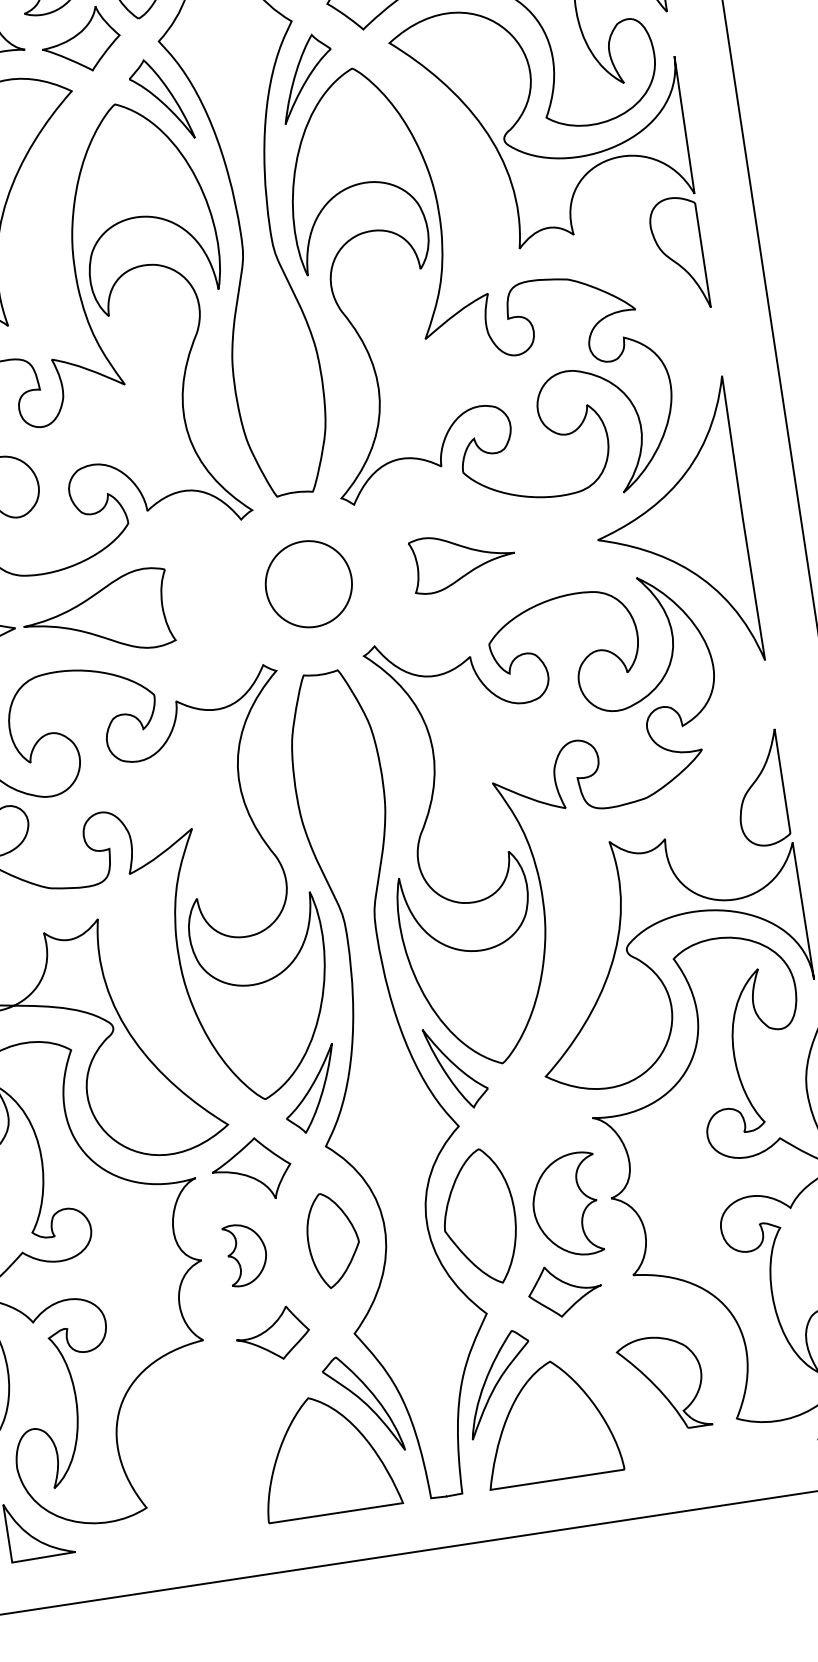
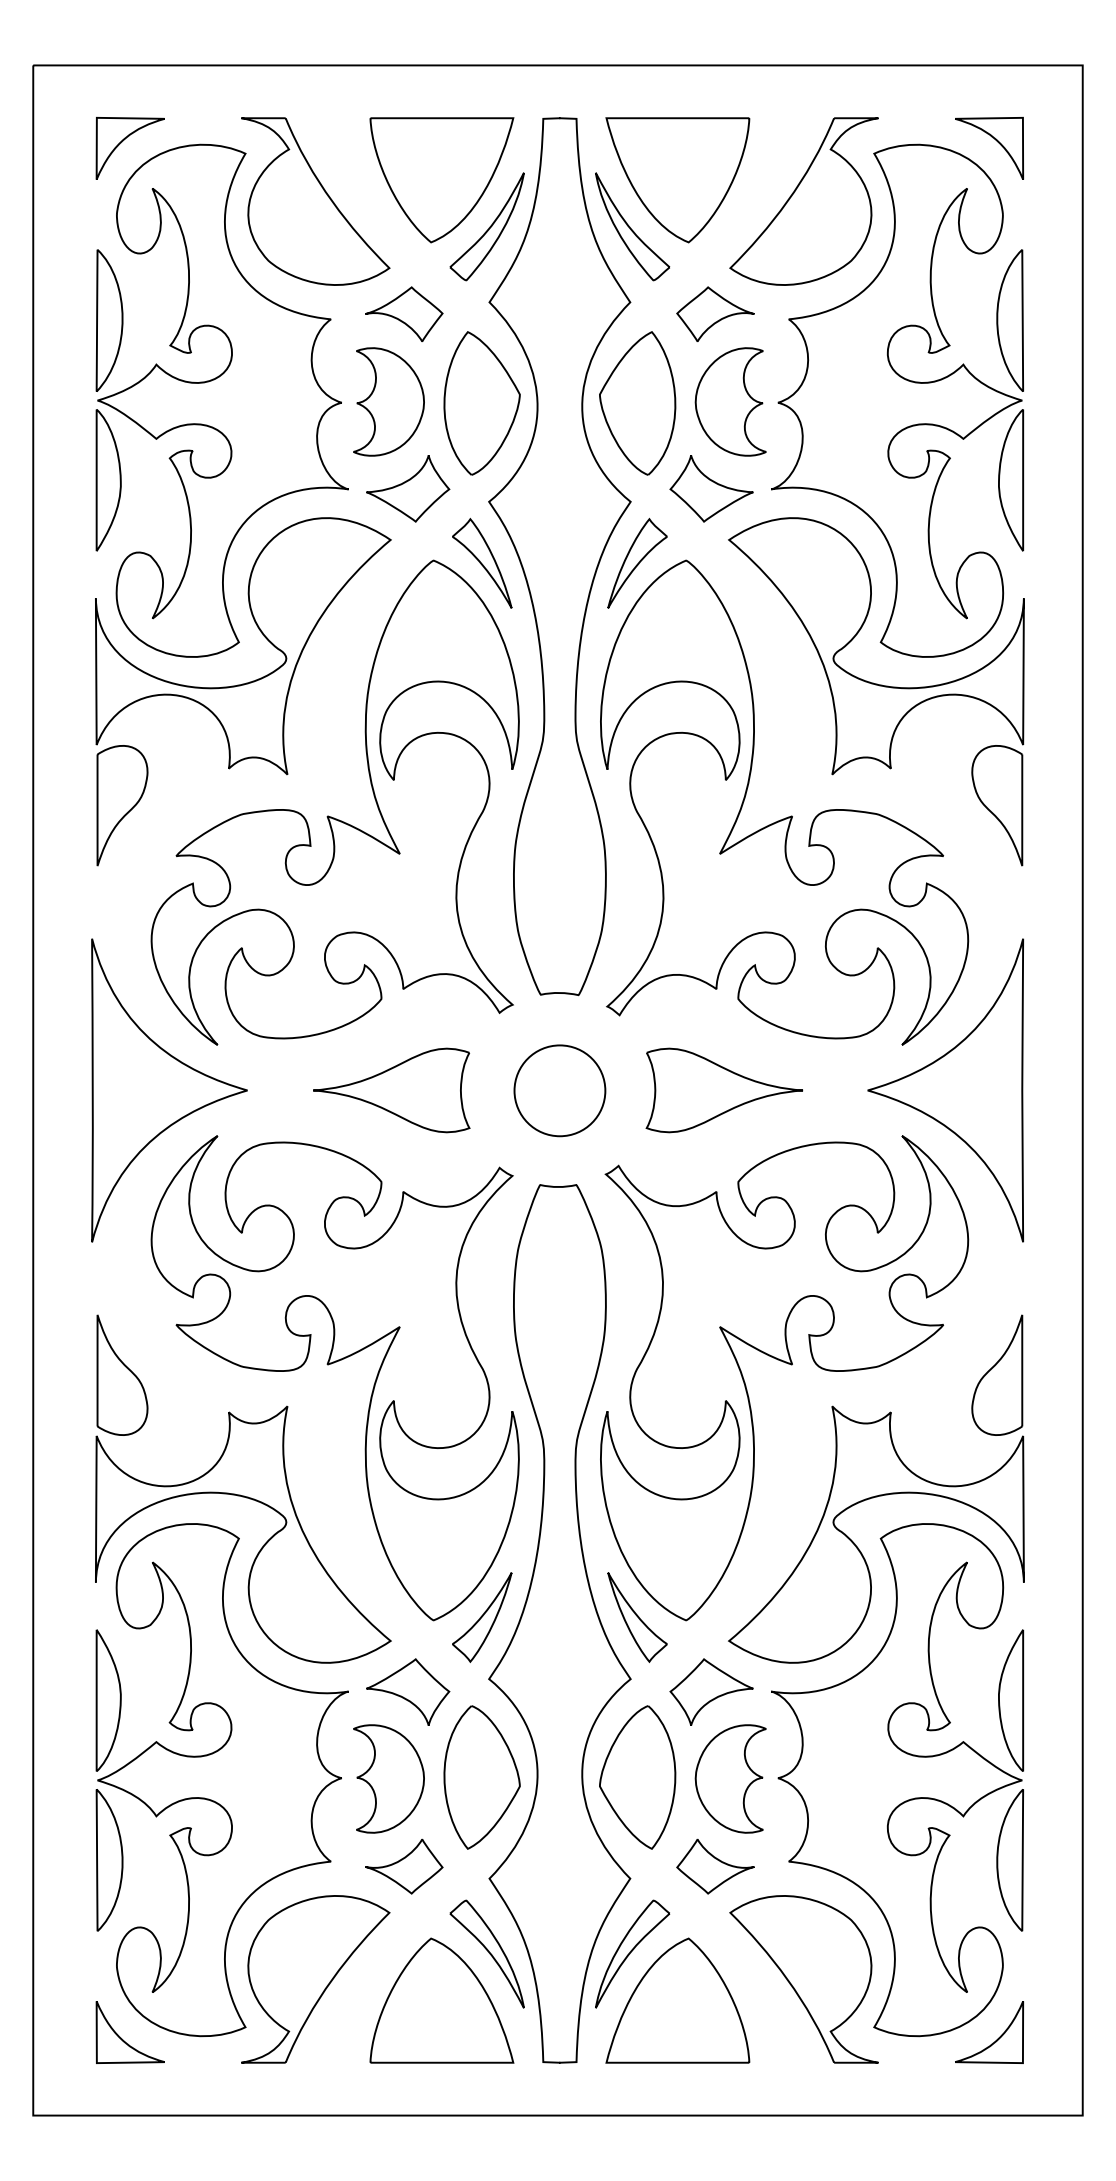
part: (463, 560) -> (724, 1090), size x1.43
part: (97, 615) -> (391, 1090), moved
part: (536, 1126) -> (711, 1691), added
part: (332, 1239) -> (481, 1777), size x1.43
part: (245, 1254) -> (388, 1778), size x1.67
part: (663, 1383) -> (803, 1979), size x1.67
part: (205, 1453) -> (315, 1979), added

